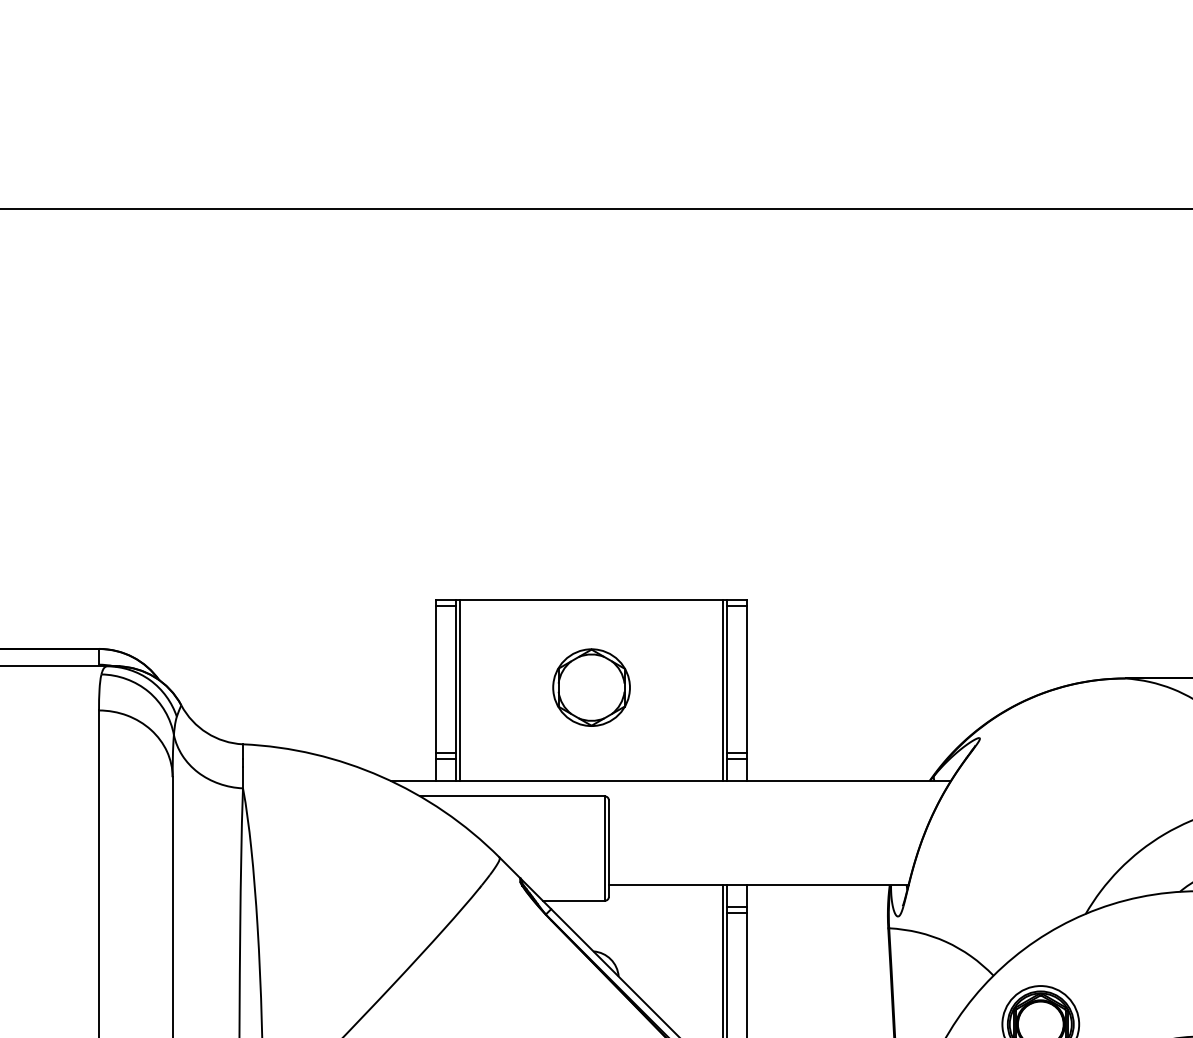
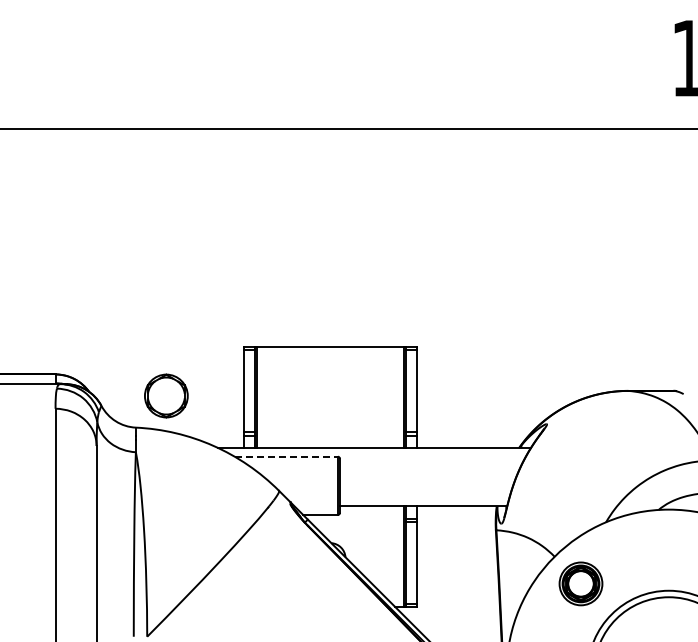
part: (591, 686) -> (166, 395), moved
line: (512, 796) -> (286, 456), solid -> dashed

